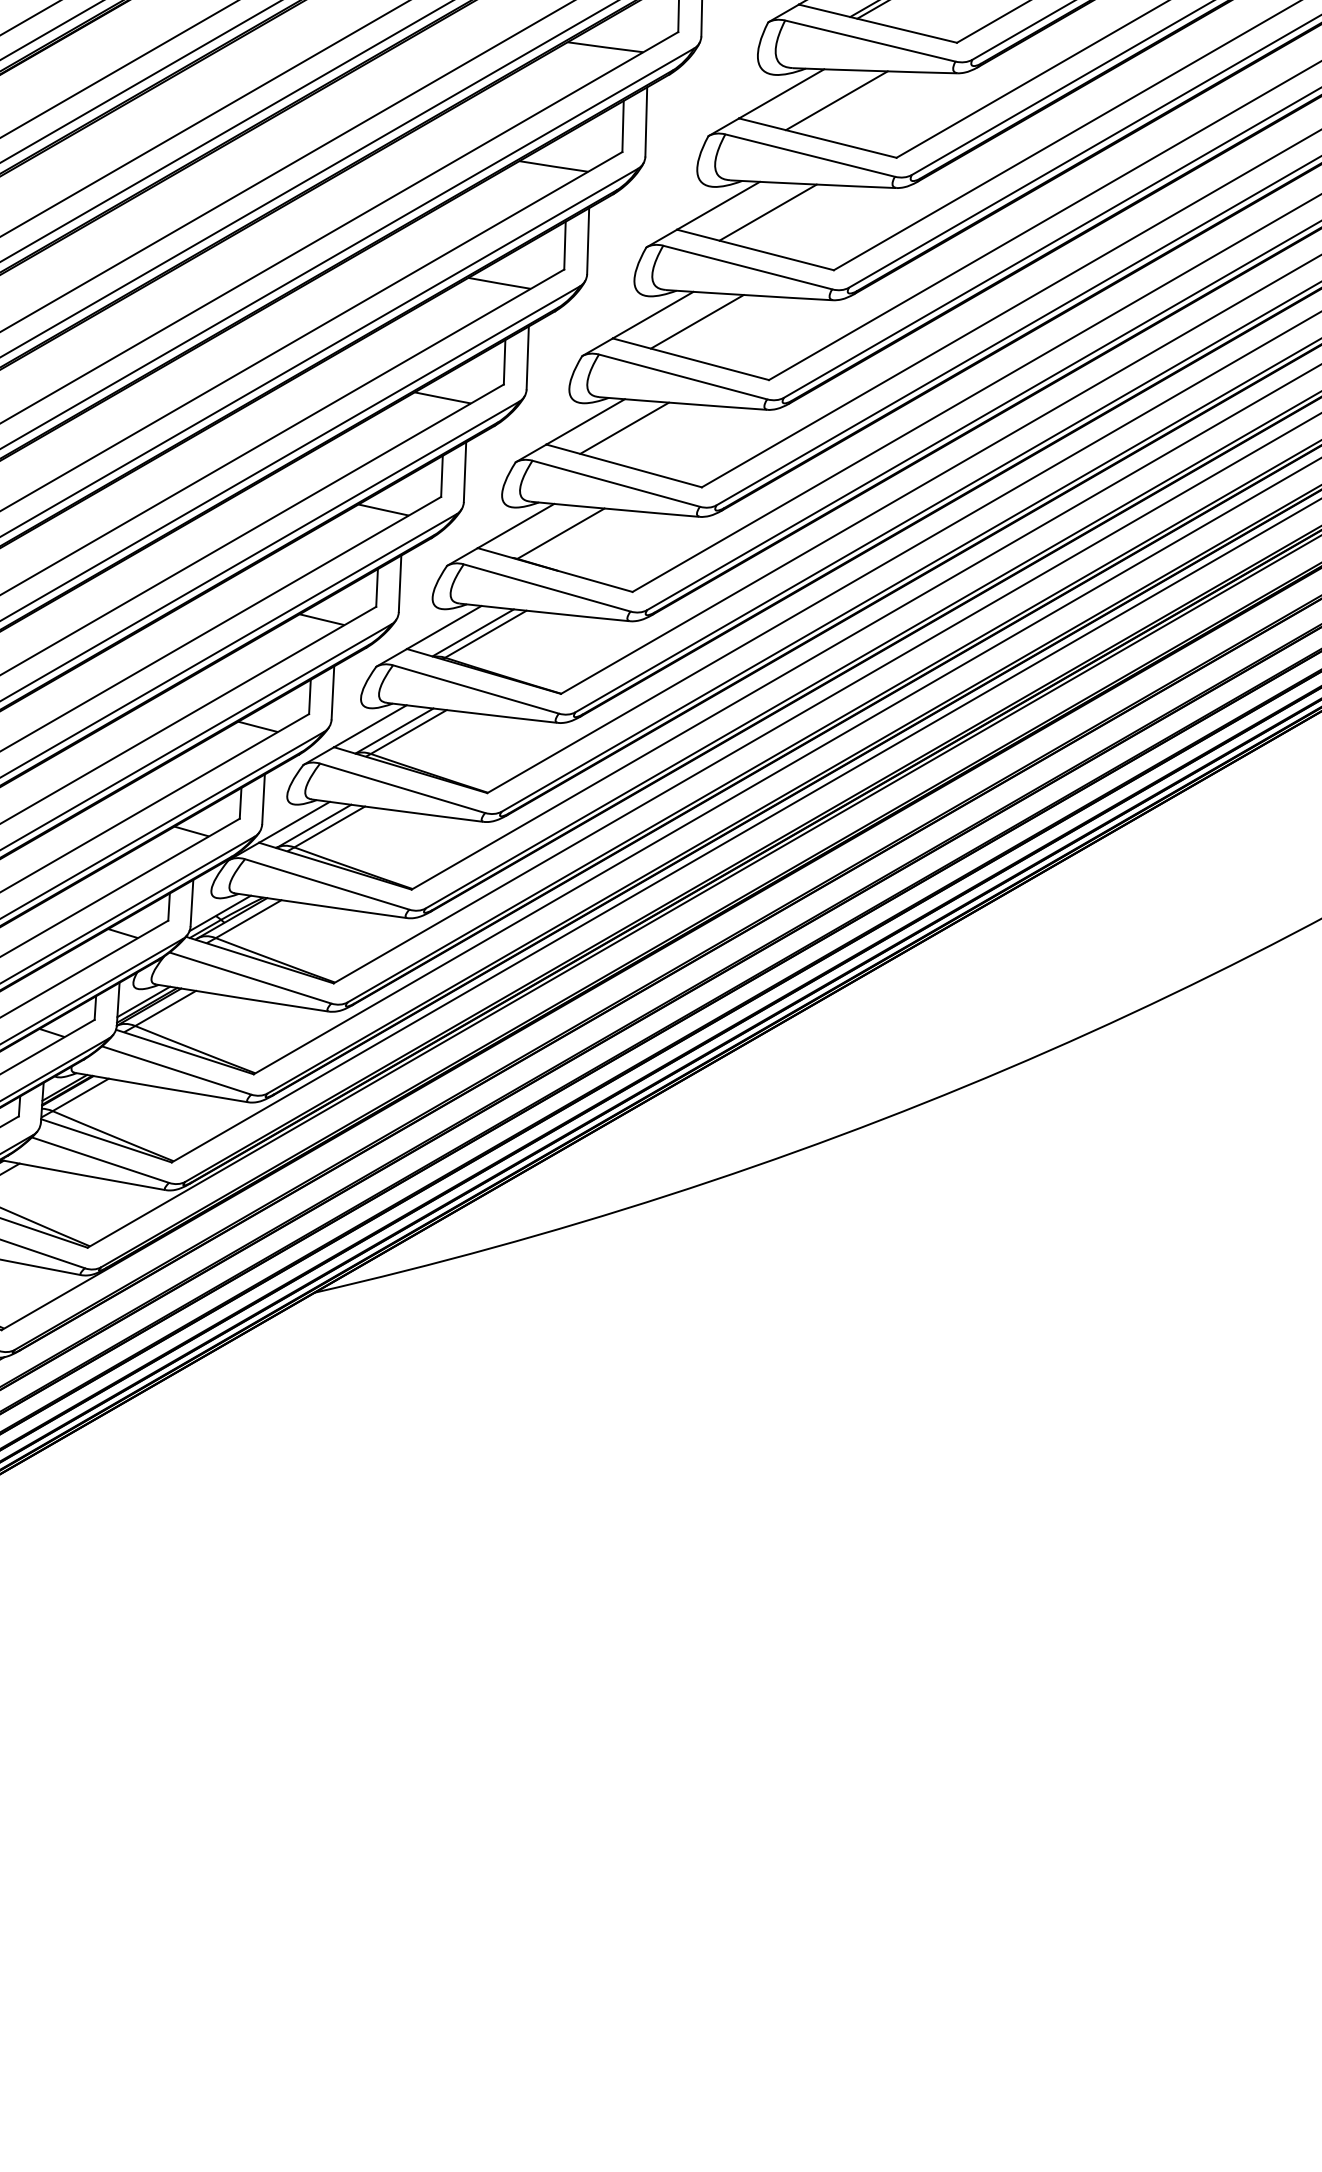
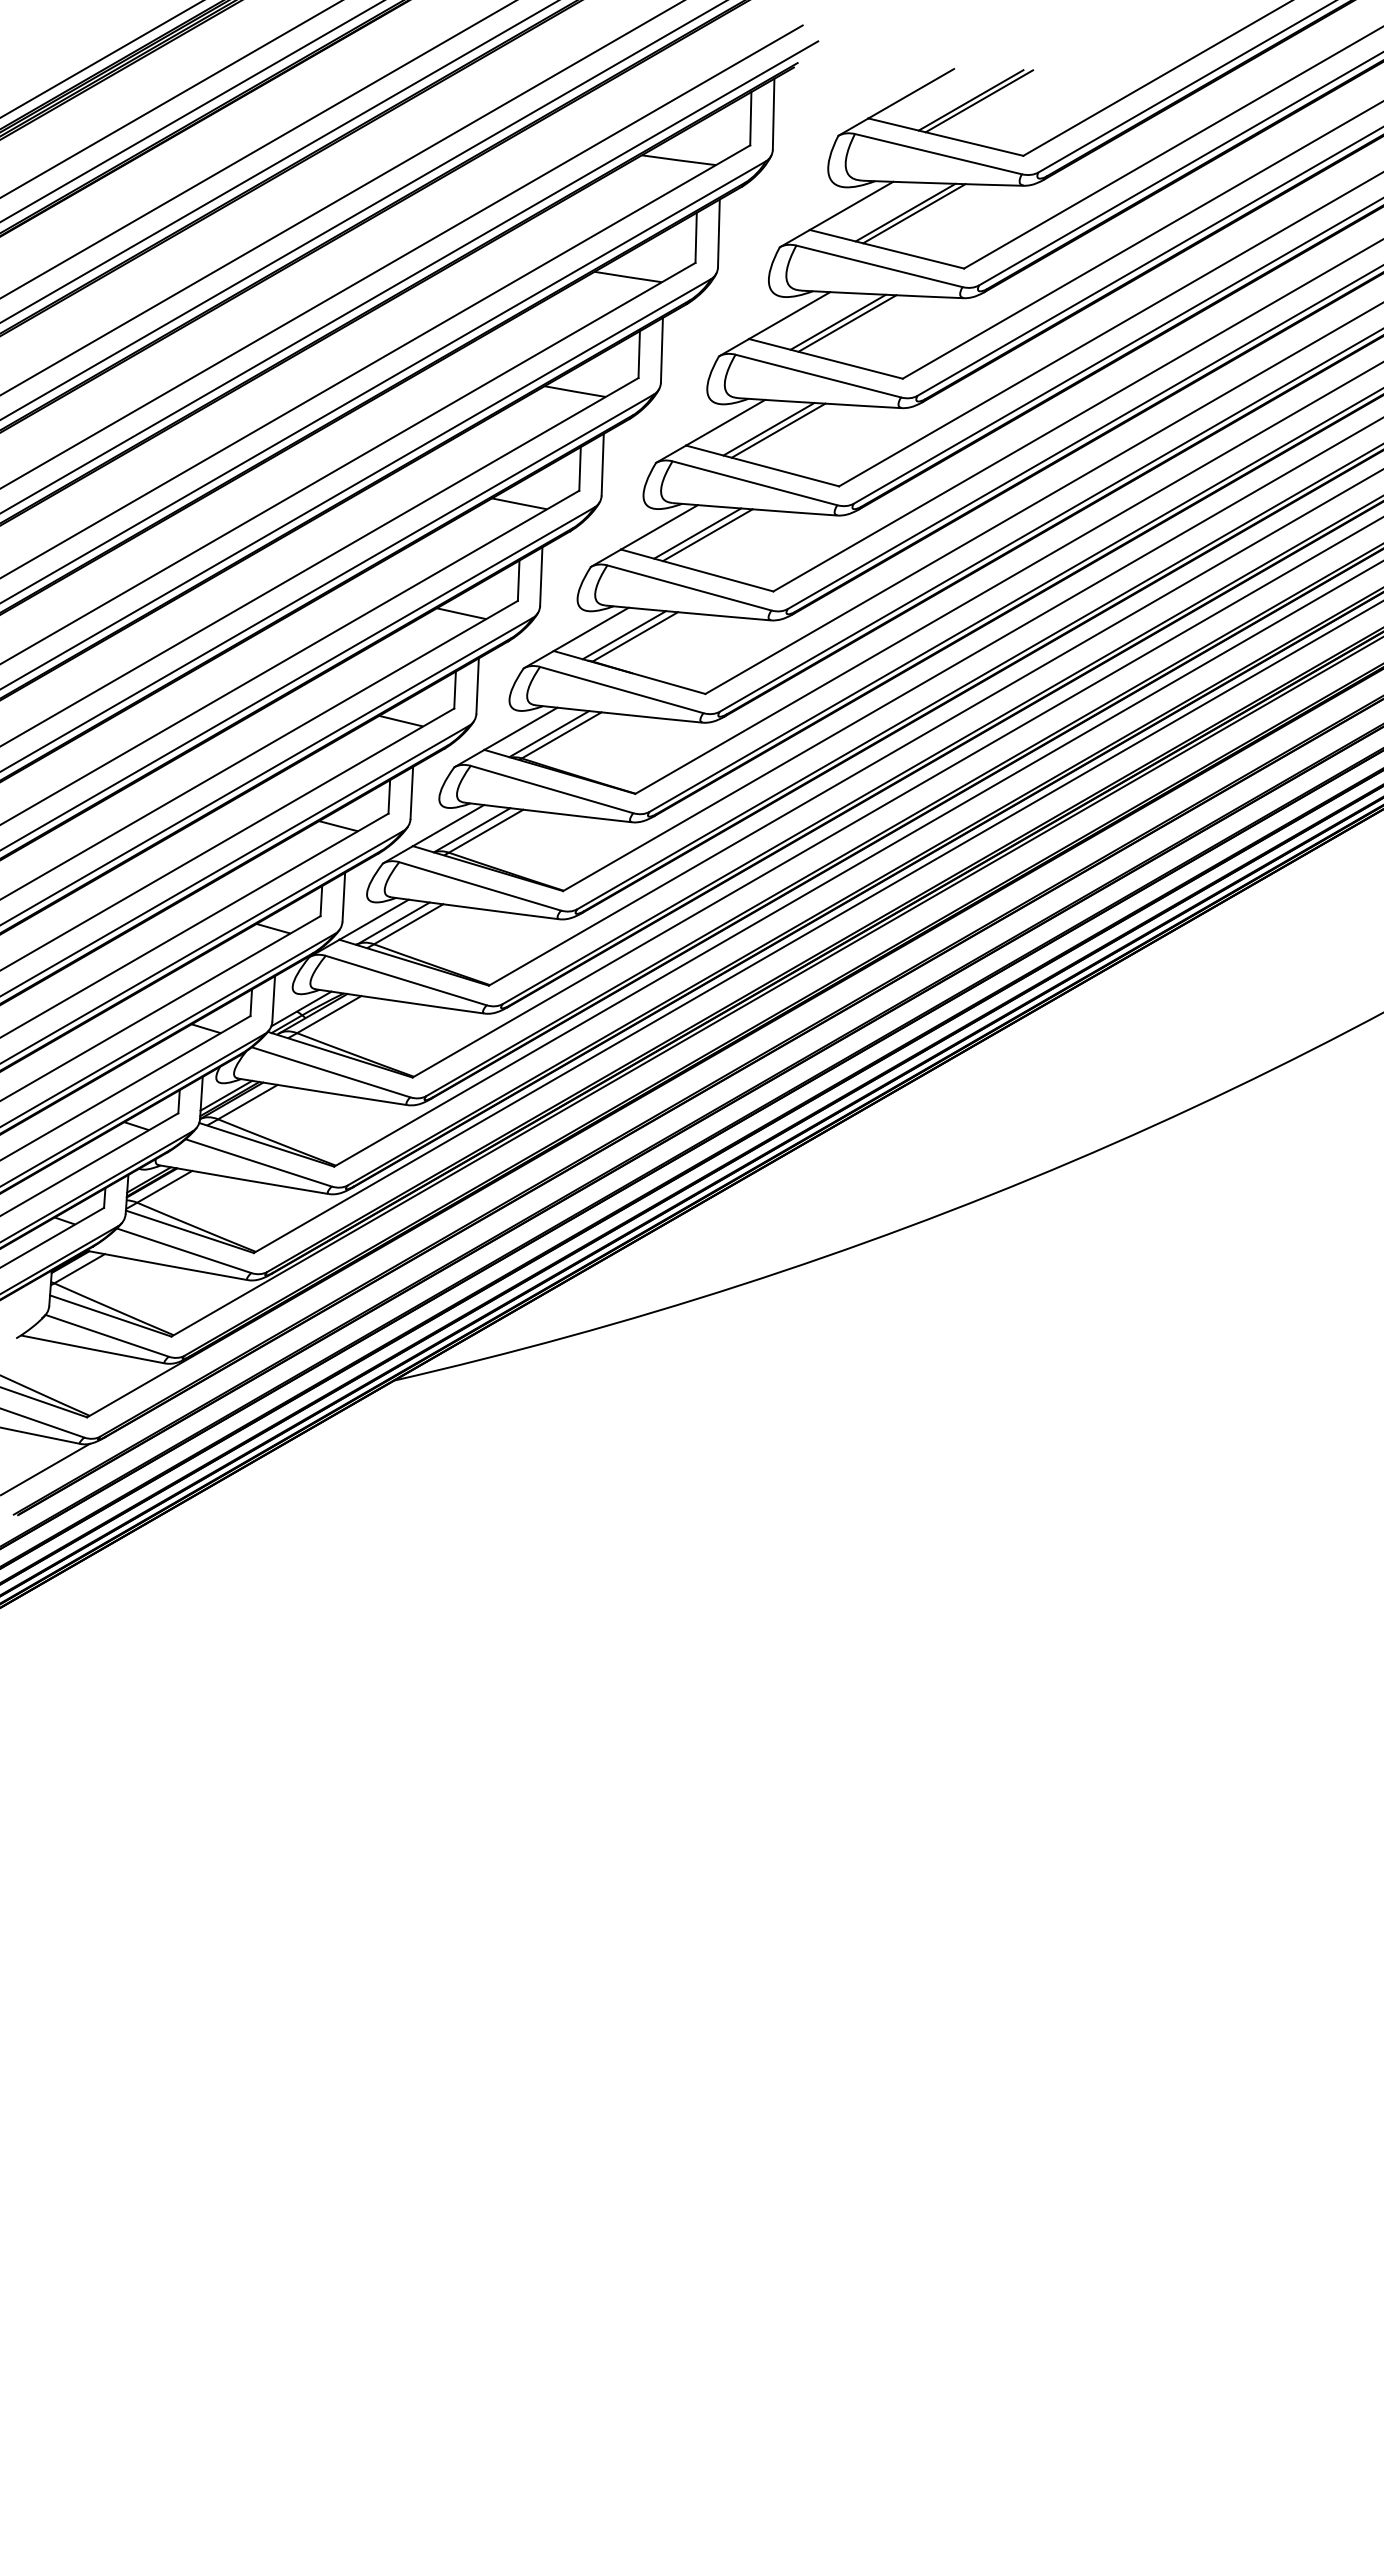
line: (845, 101) -> (914, 213), added
line: (777, 213) -> (847, 323), added
line: (707, 323) -> (778, 430), added
line: (634, 430) -> (707, 535), added
line: (549, 532) -> (624, 635), added

